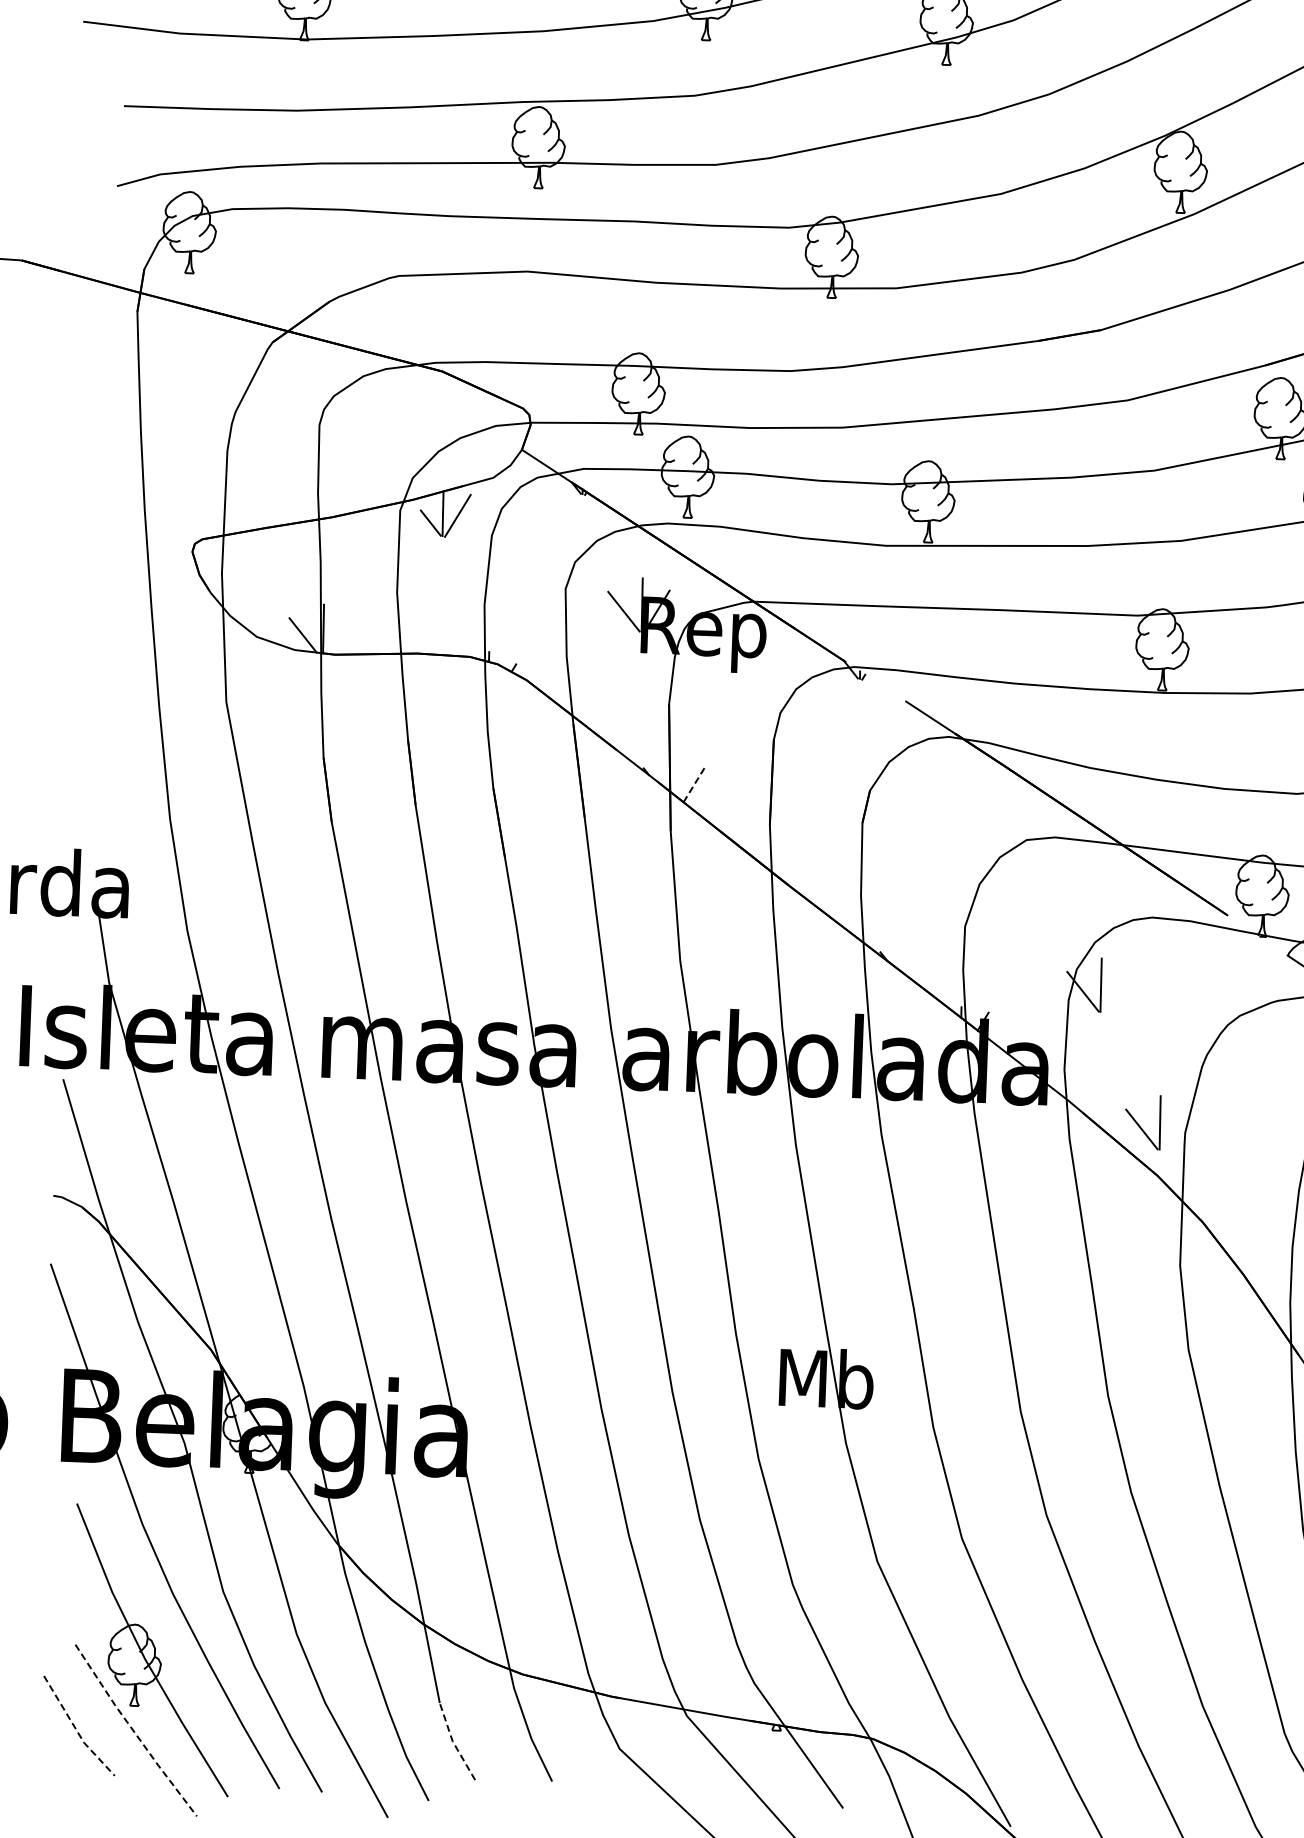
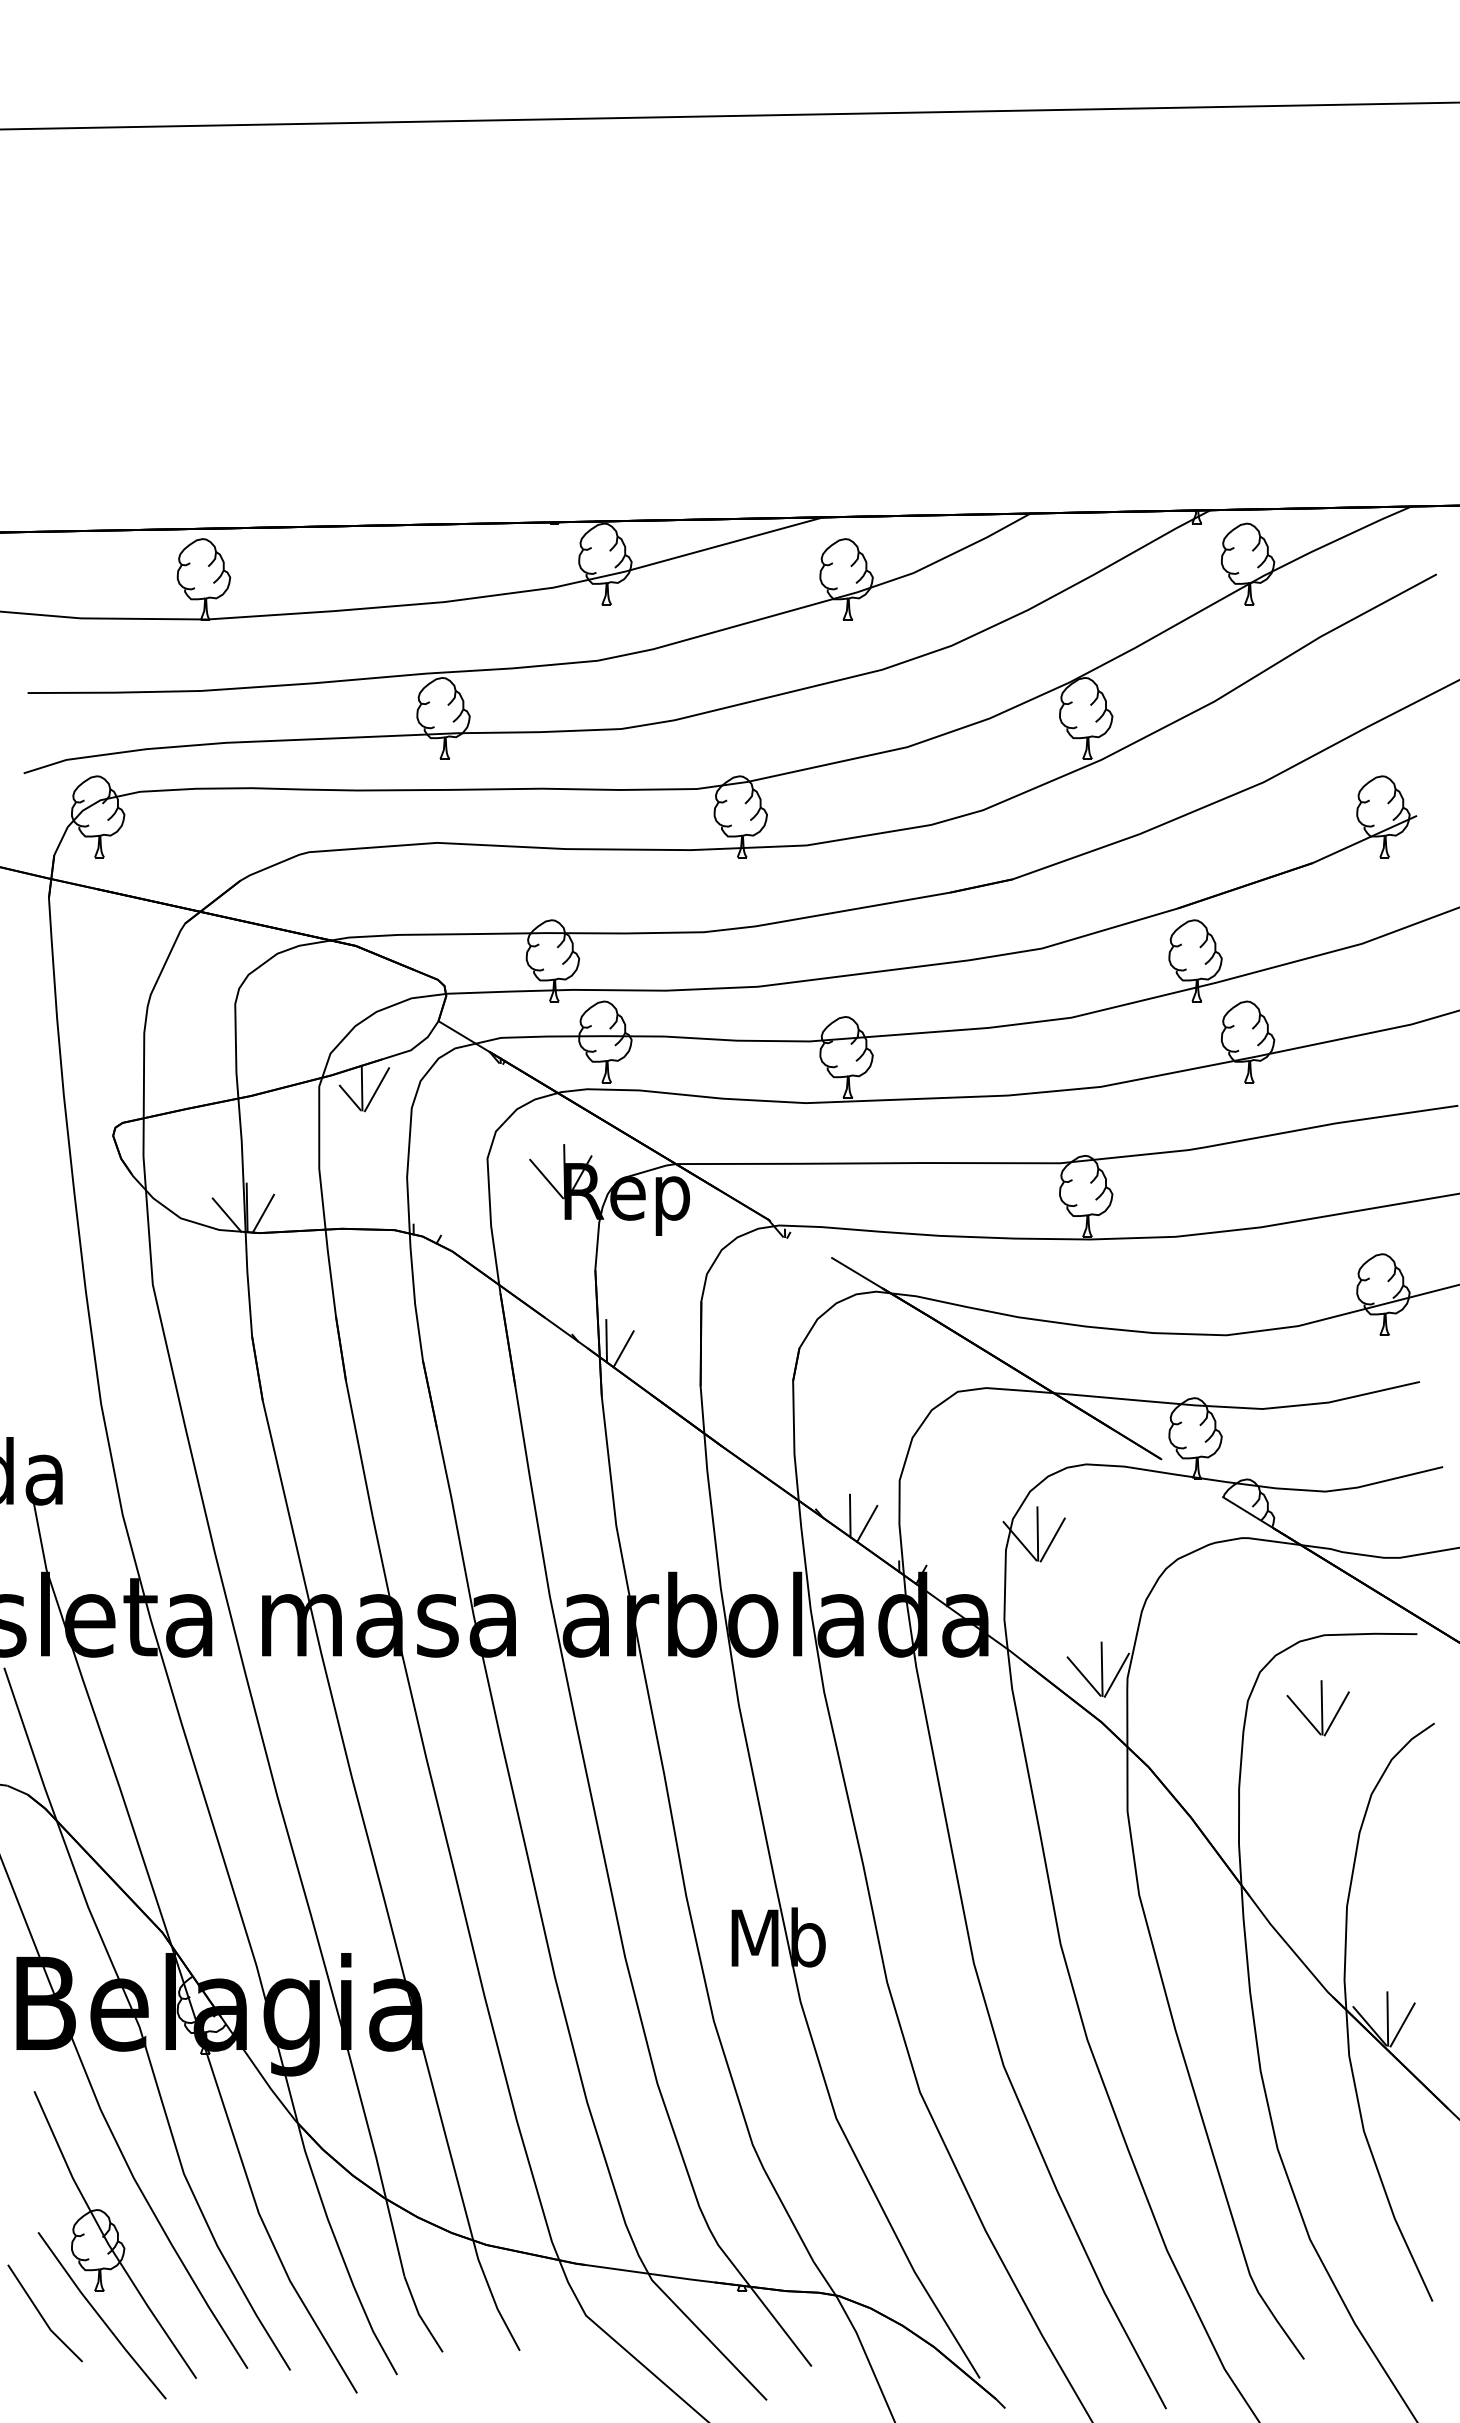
line: (339, 635) -> (263, 1213), added
line: (677, 776) -> (606, 1341), added
line: (694, 784) -> (623, 1349), dashed -> solid
line: (913, 959) -> (849, 1515), added
line: (931, 968) -> (867, 1523), added
line: (1115, 991) -> (1052, 1539), added
line: (1174, 1128) -> (1116, 1674), added
line: (76, 1729) -> (42, 2317), dashed -> solid
line: (134, 1732) -> (100, 2317), dashed -> solid
line: (453, 1742) -> (419, 2315), dashed -> solid

